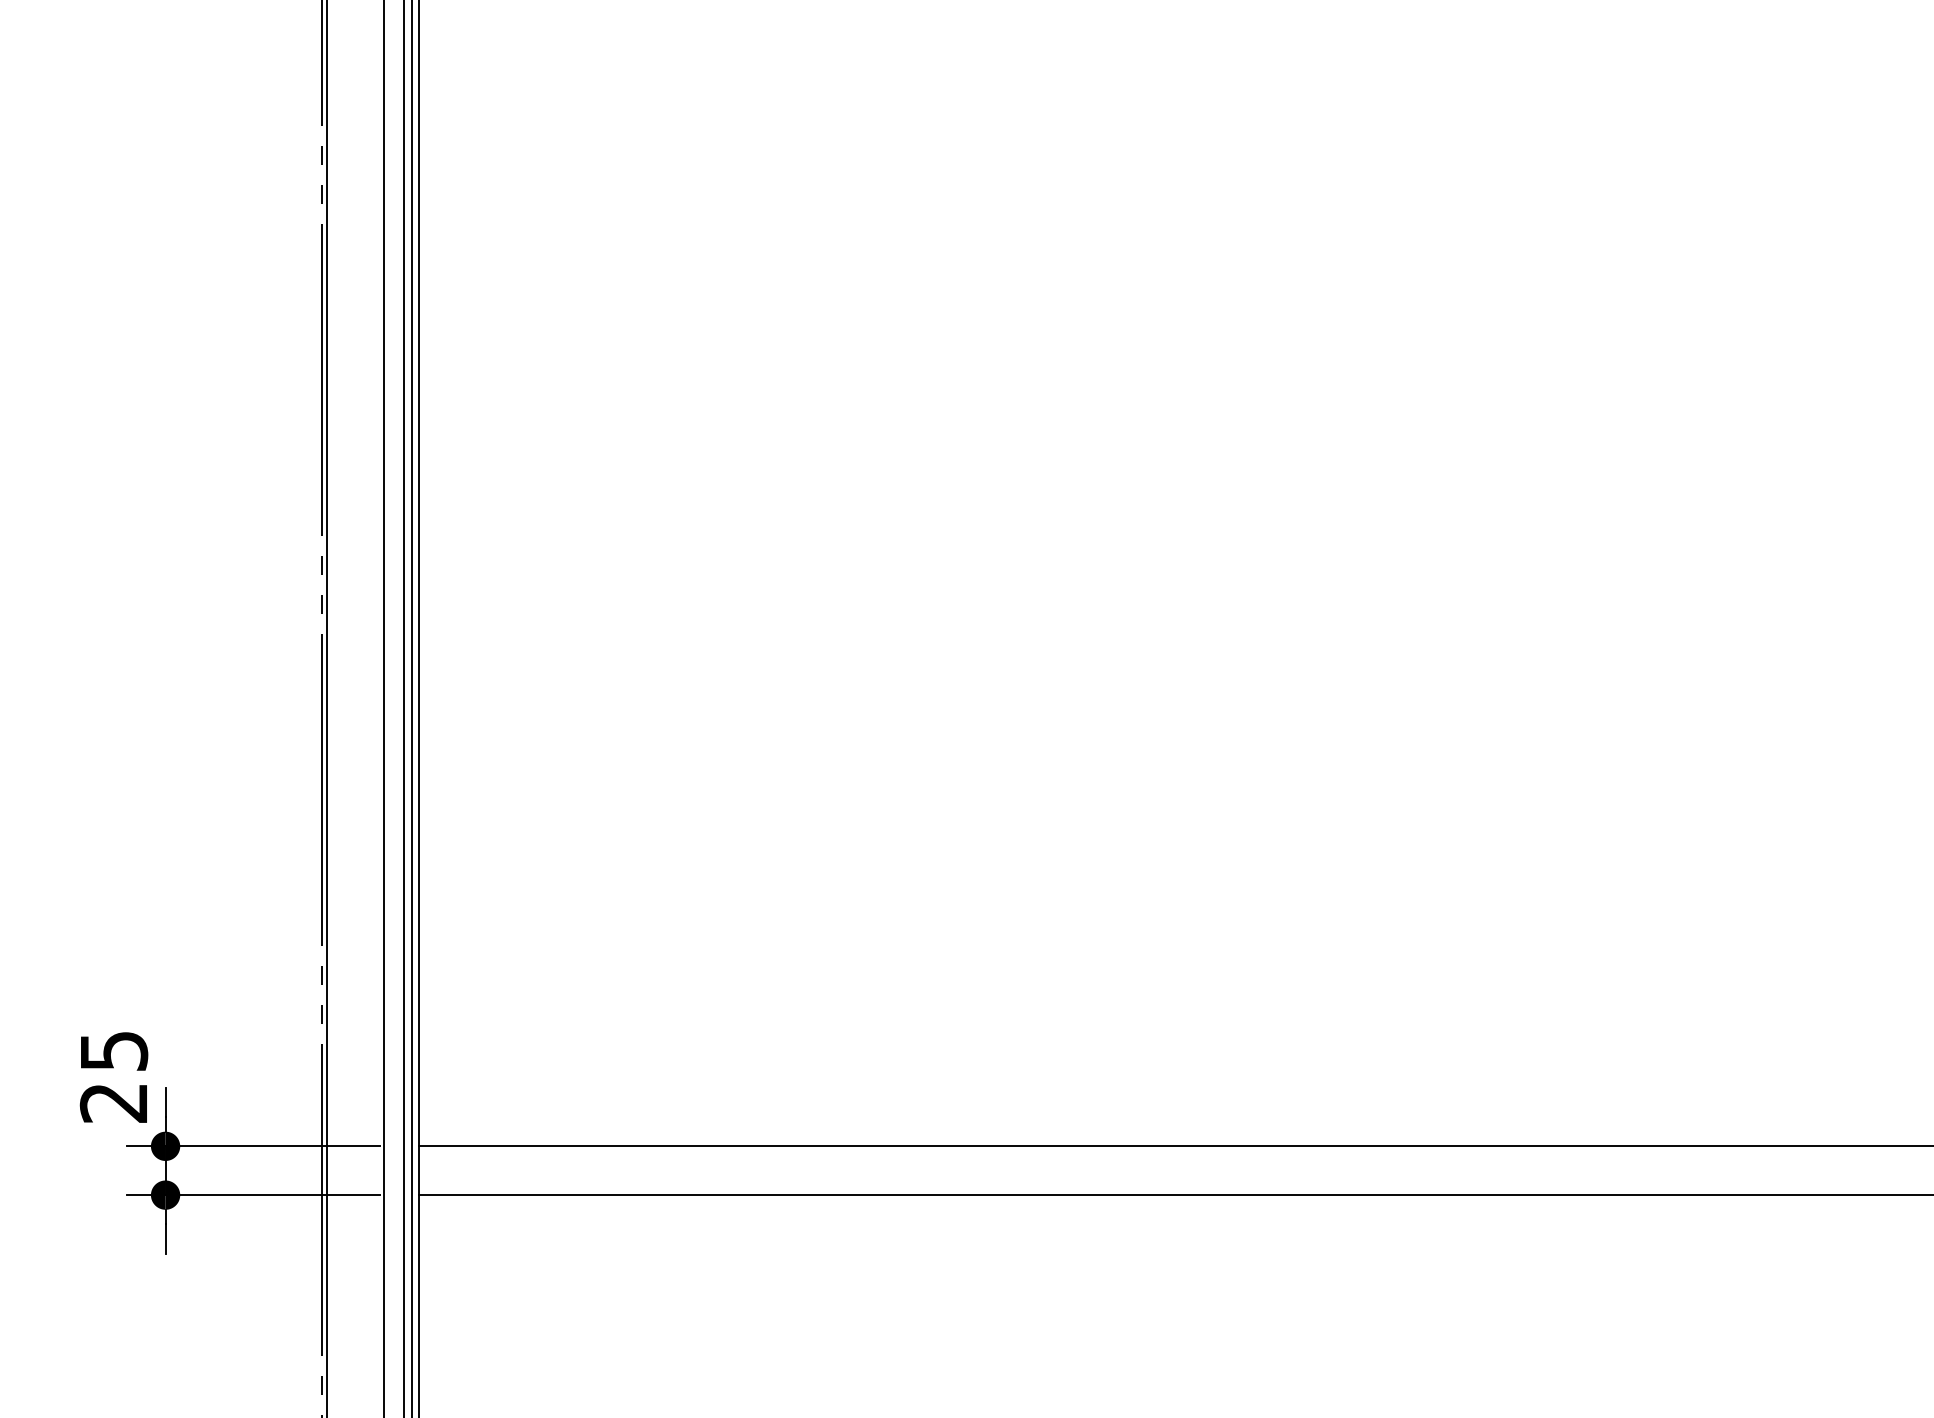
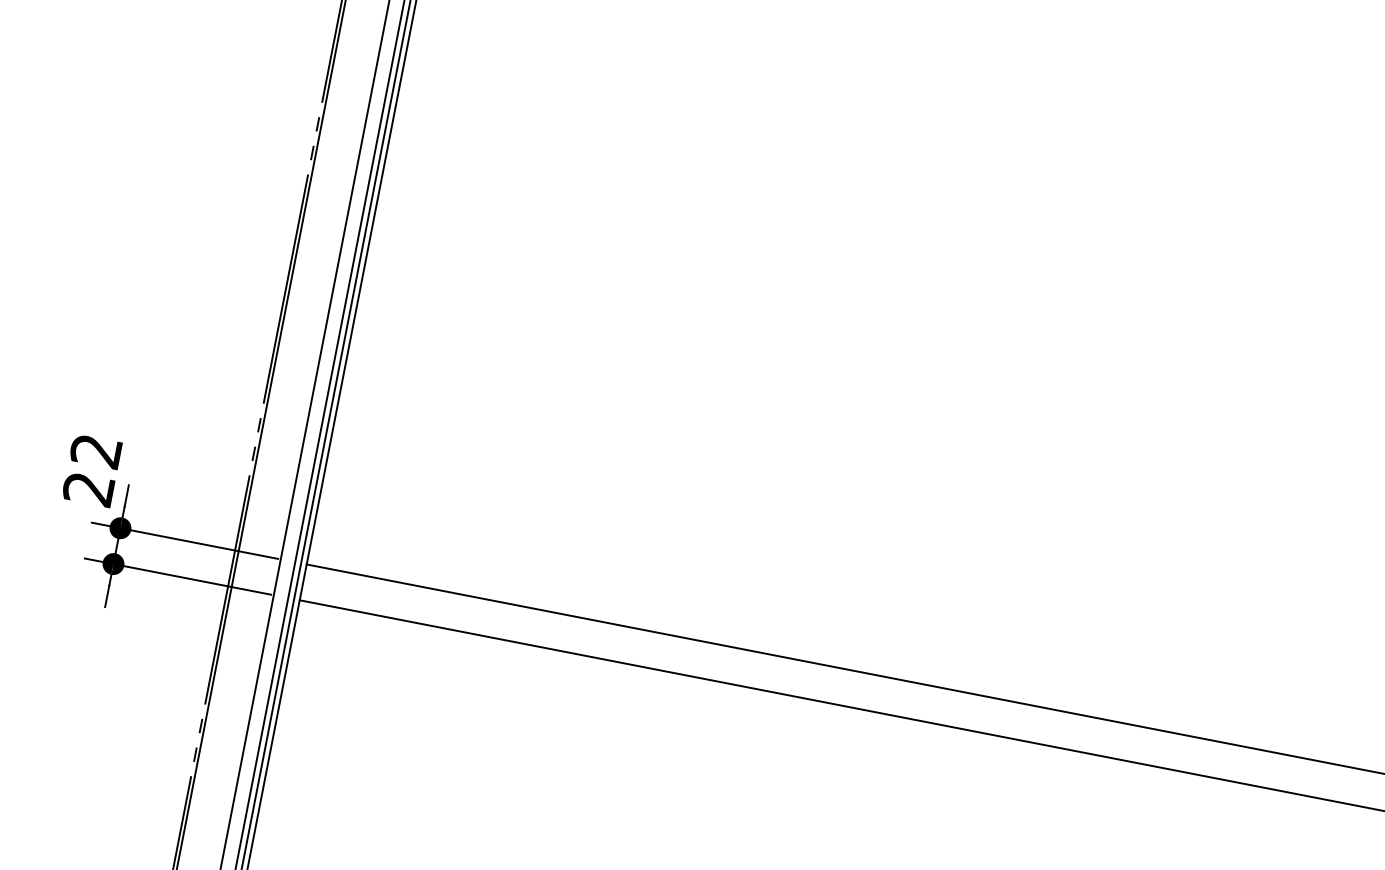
text: (113, 1051) -> (95, 451), 25 -> 22

